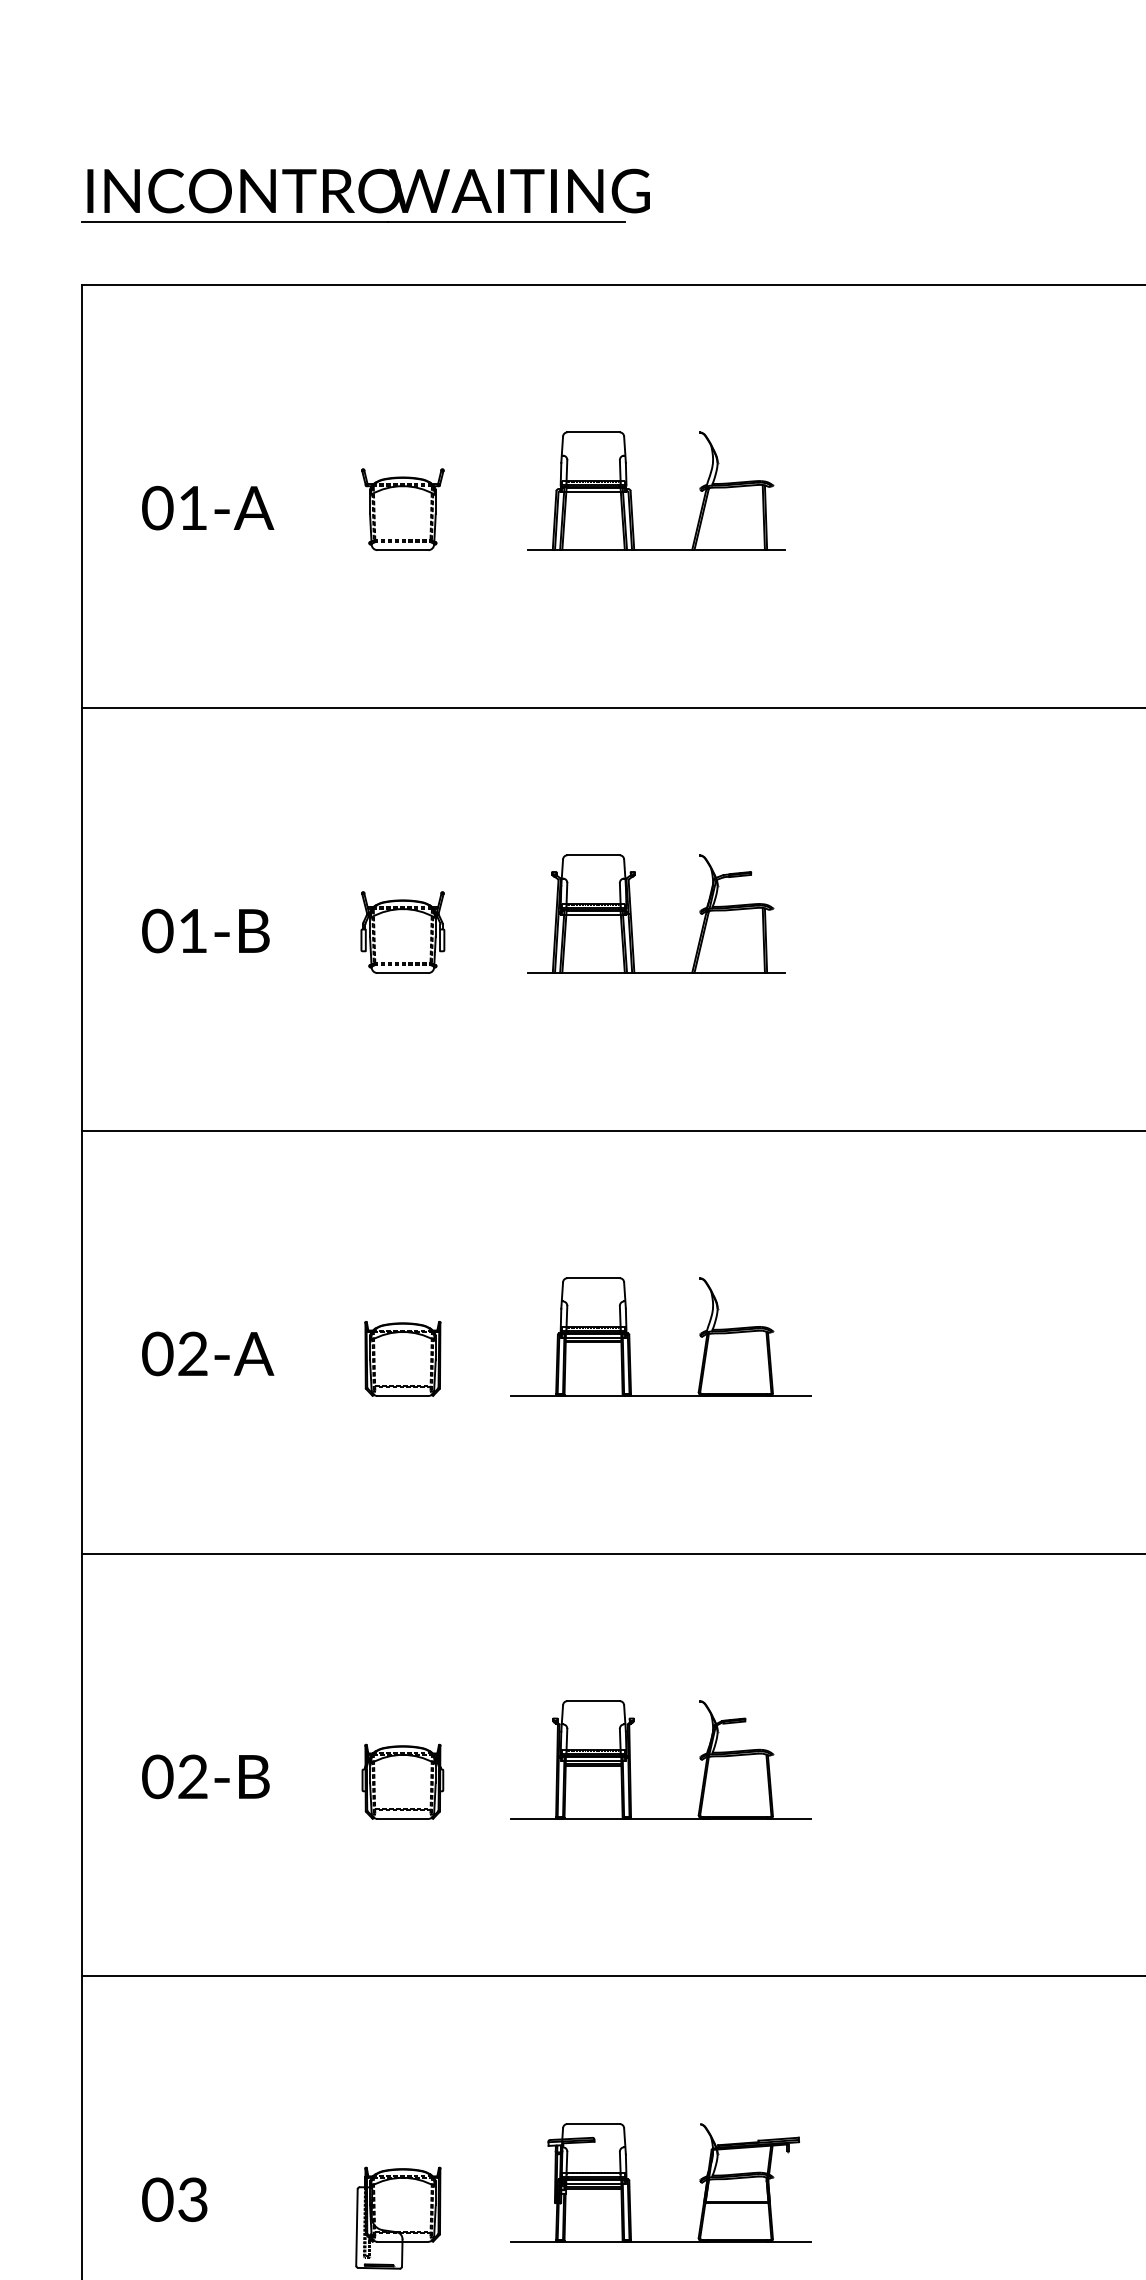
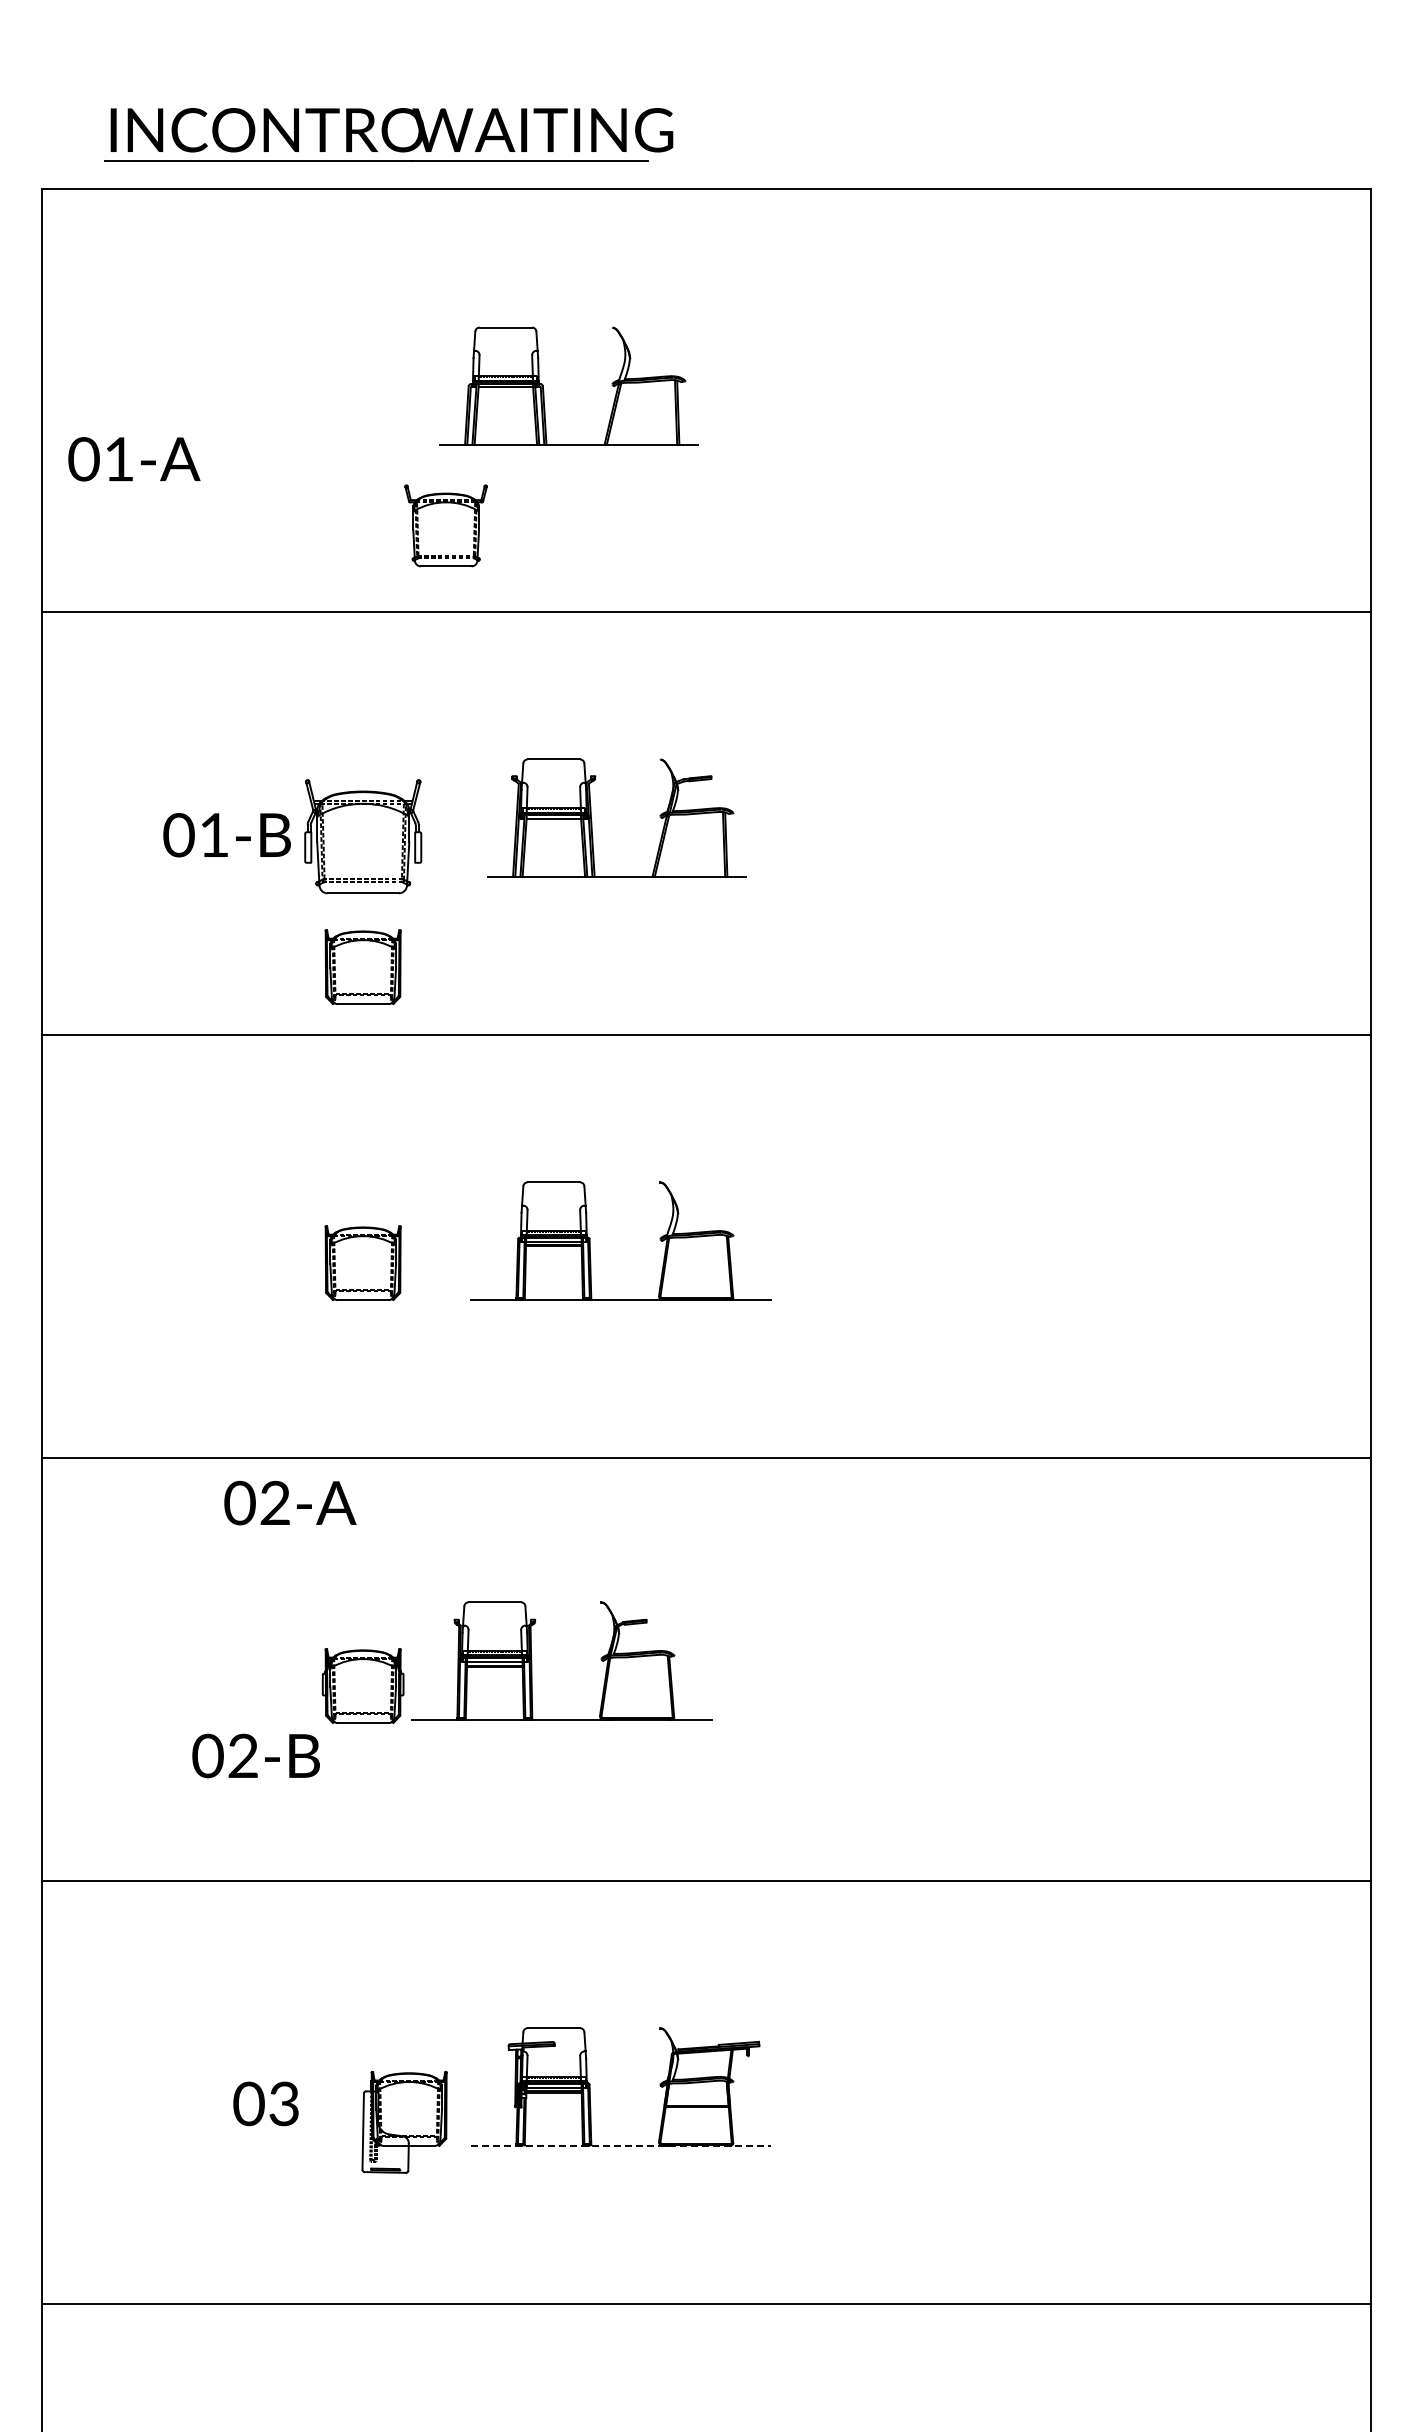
part: (365, 195) -> (388, 134), moved
part: (632, 496) -> (544, 391), moved
text: (208, 508) -> (134, 459), moved
part: (402, 509) -> (445, 525), moved
text: (205, 931) -> (226, 835), moved
part: (402, 932) -> (362, 836), size x1.4
part: (402, 1063) -> (362, 967), added
text: (208, 1353) -> (290, 1502), moved
part: (631, 1759) -> (532, 1660), moved
text: (205, 1776) -> (255, 1755), moved
text: (174, 2199) -> (265, 2103), moved
part: (398, 2217) -> (404, 2121), moved
line: (661, 2241) -> (621, 2145), solid -> dashed

